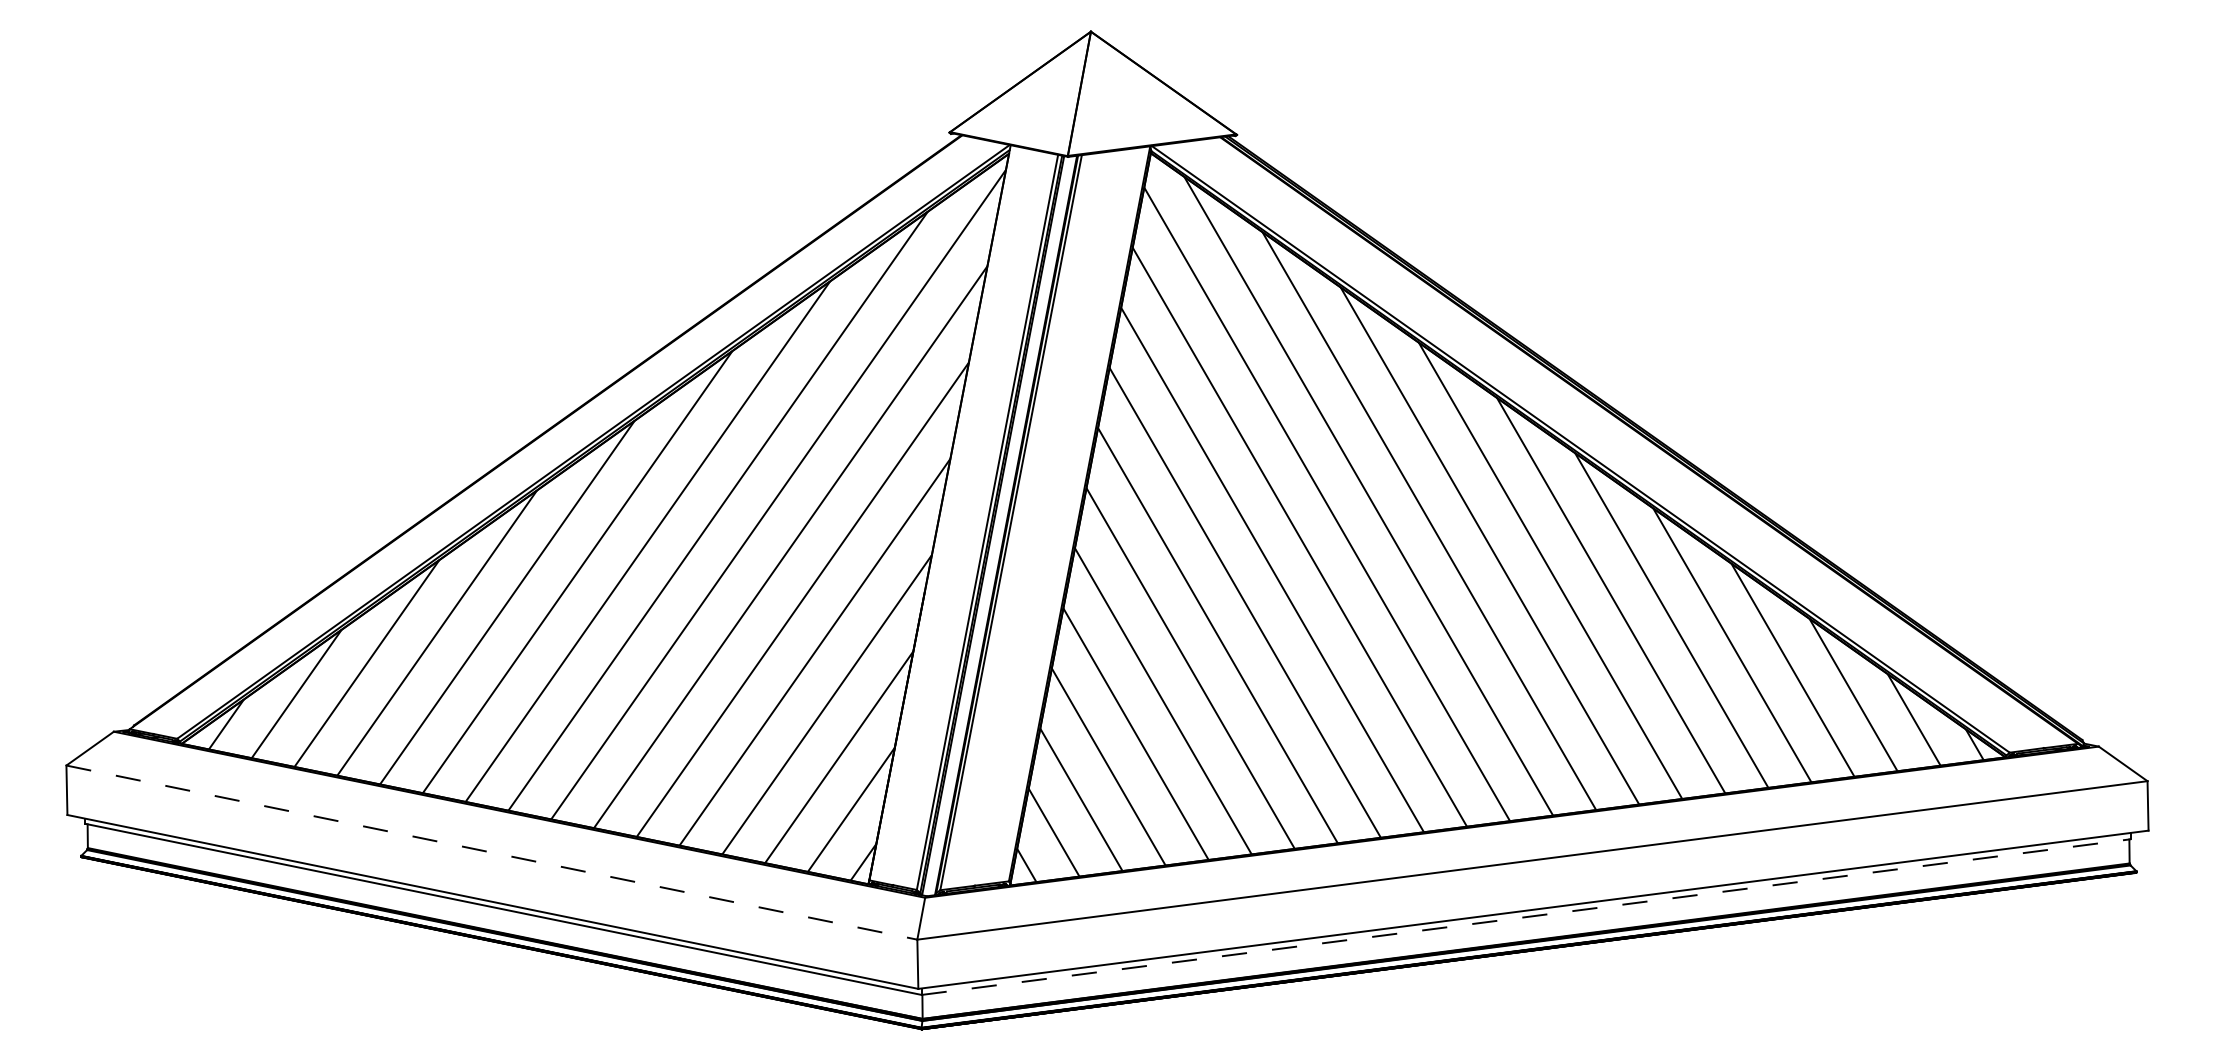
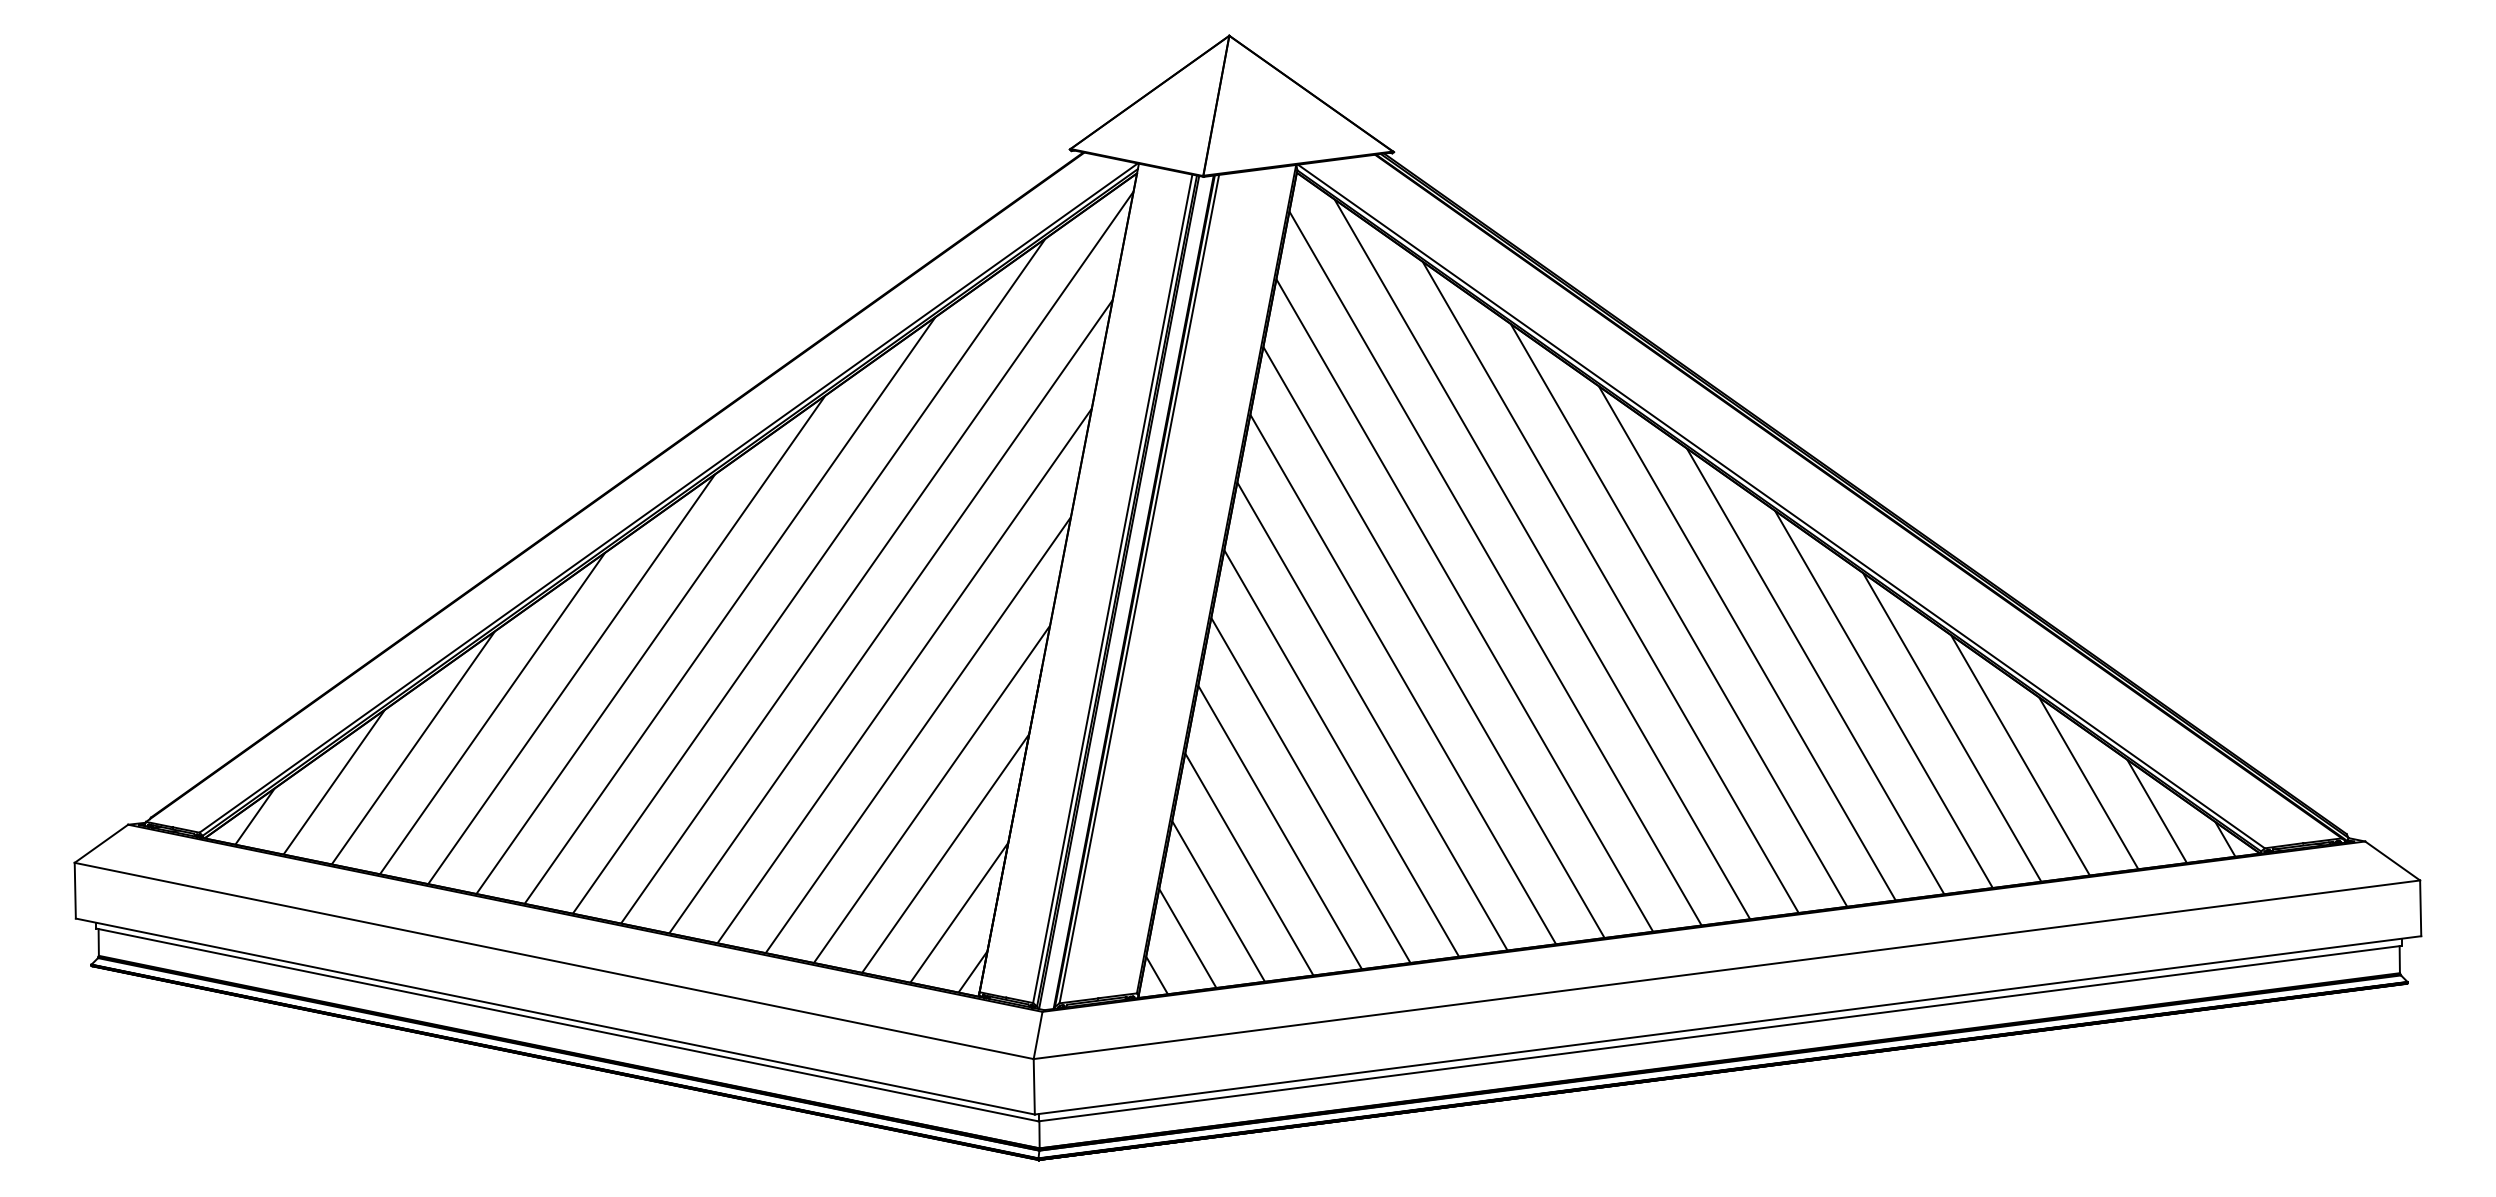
line: (492, 852) -> (554, 960), dashed -> solid
line: (1526, 917) -> (1720, 1034), dashed -> solid

